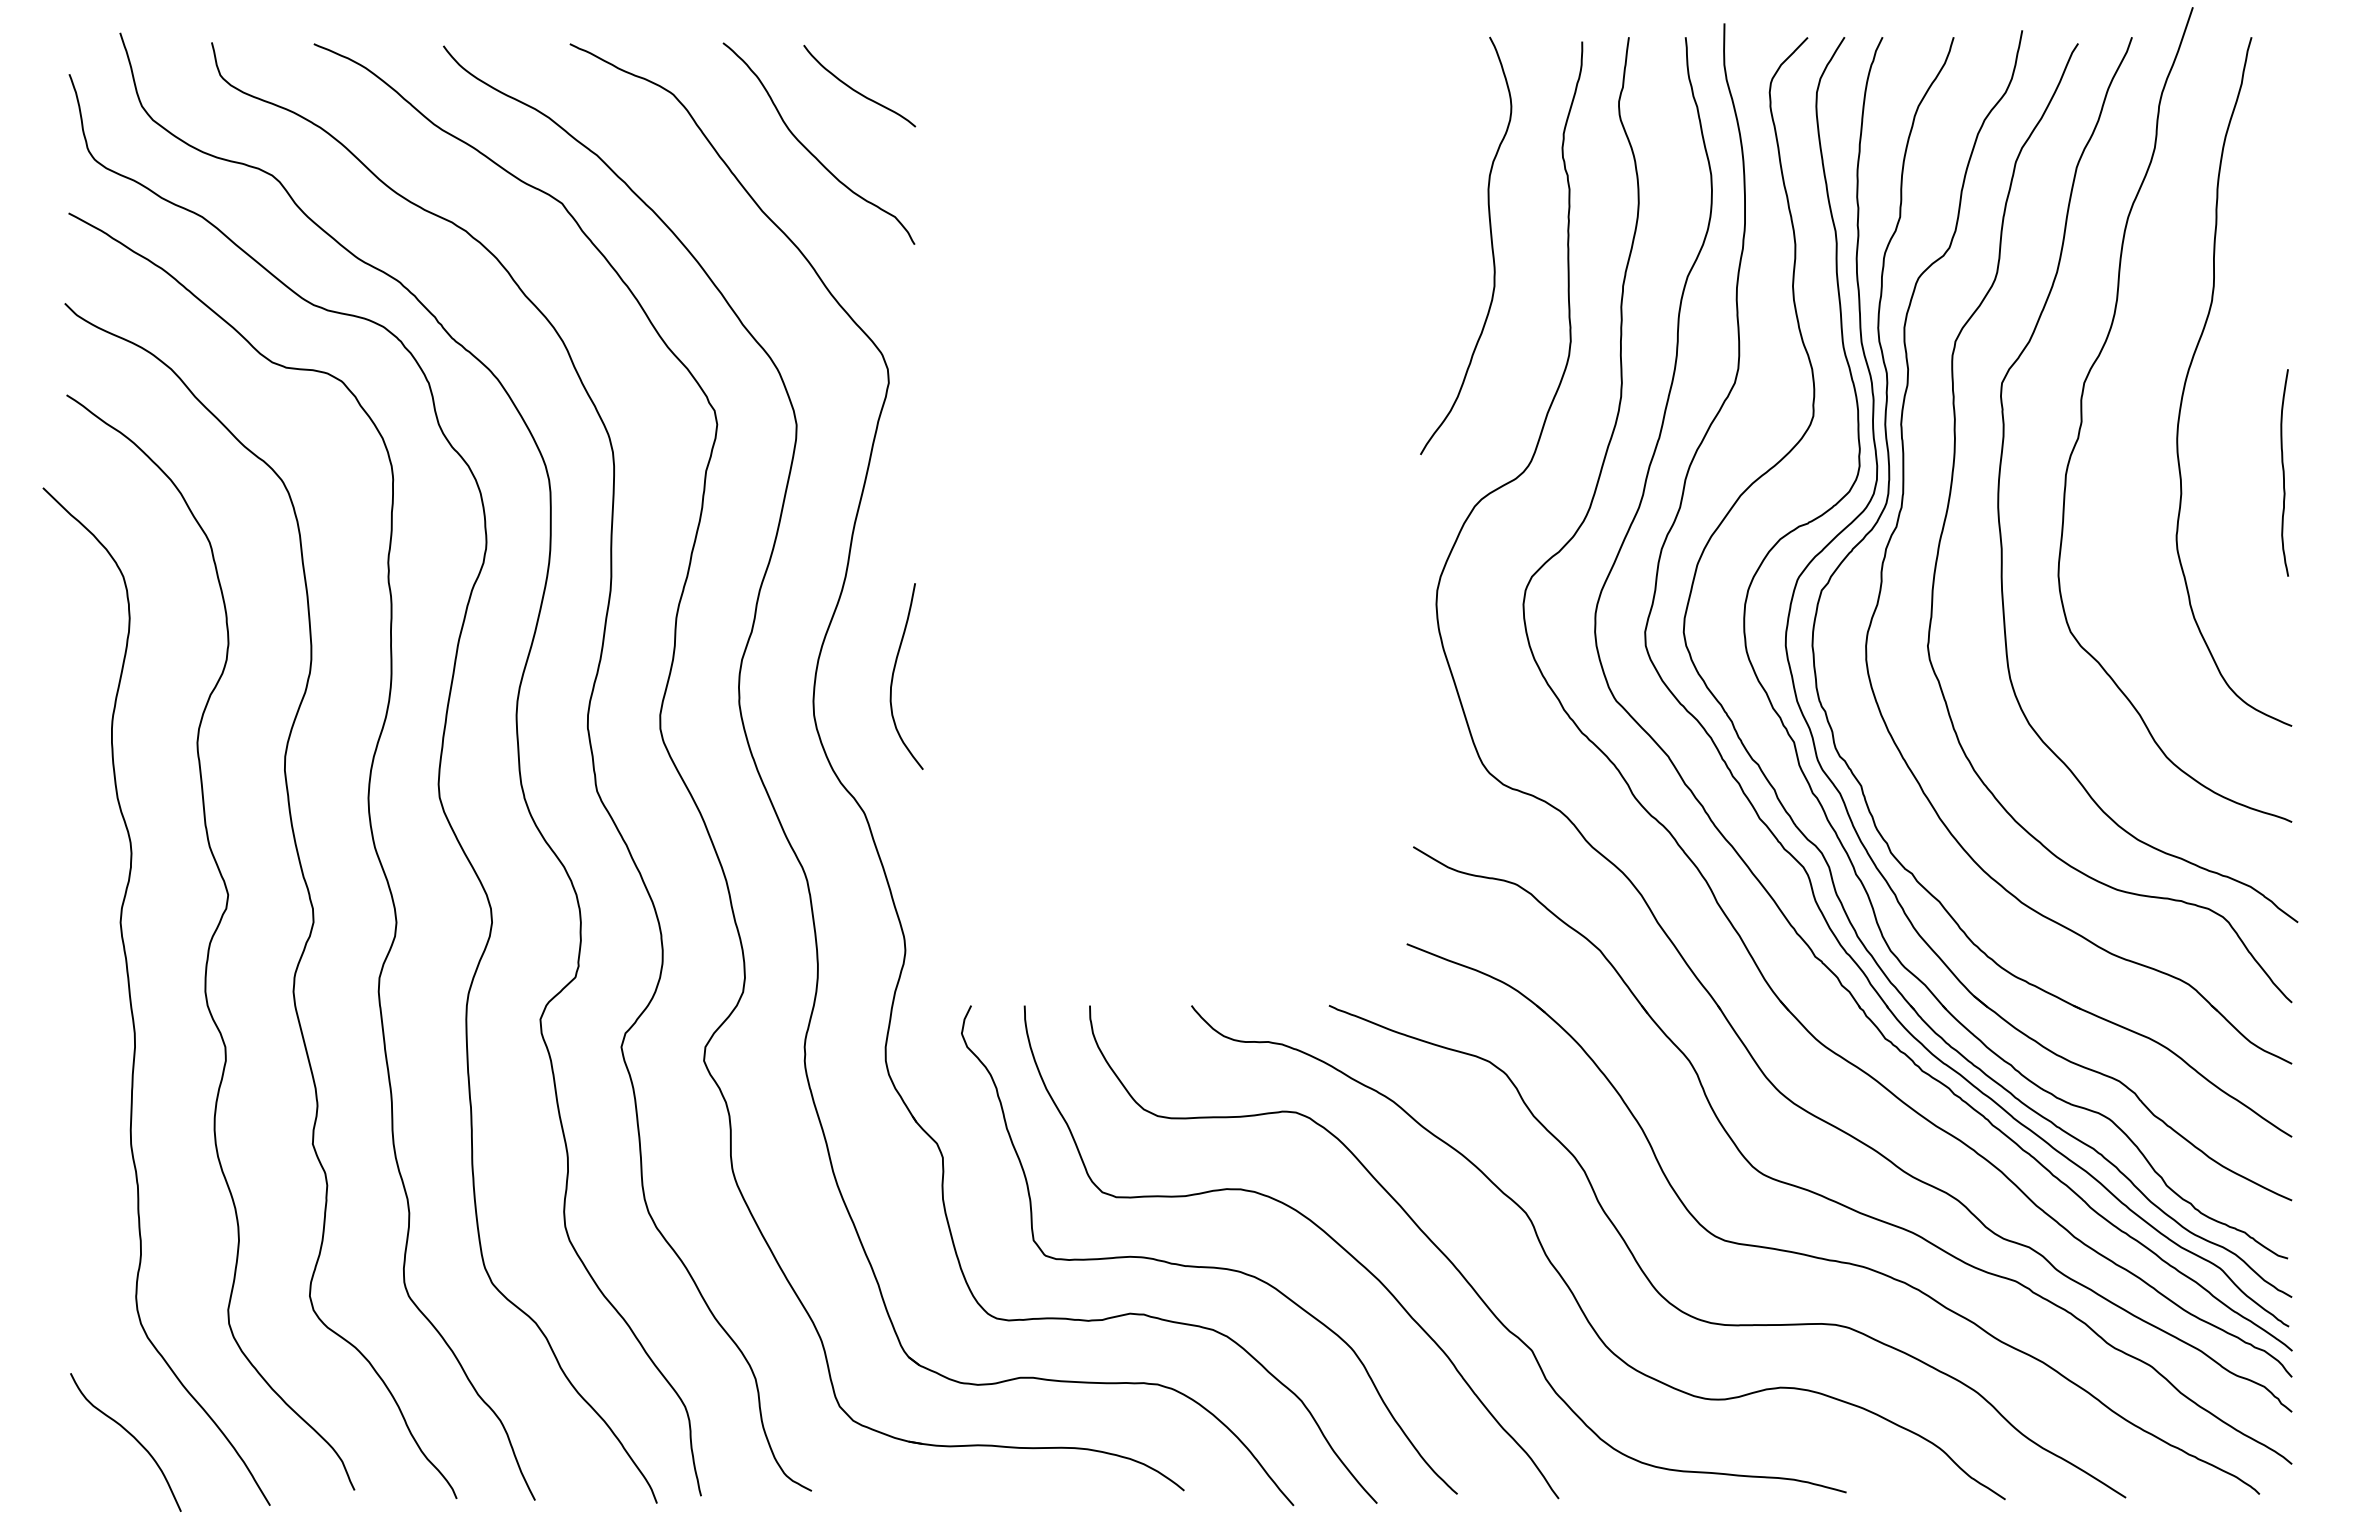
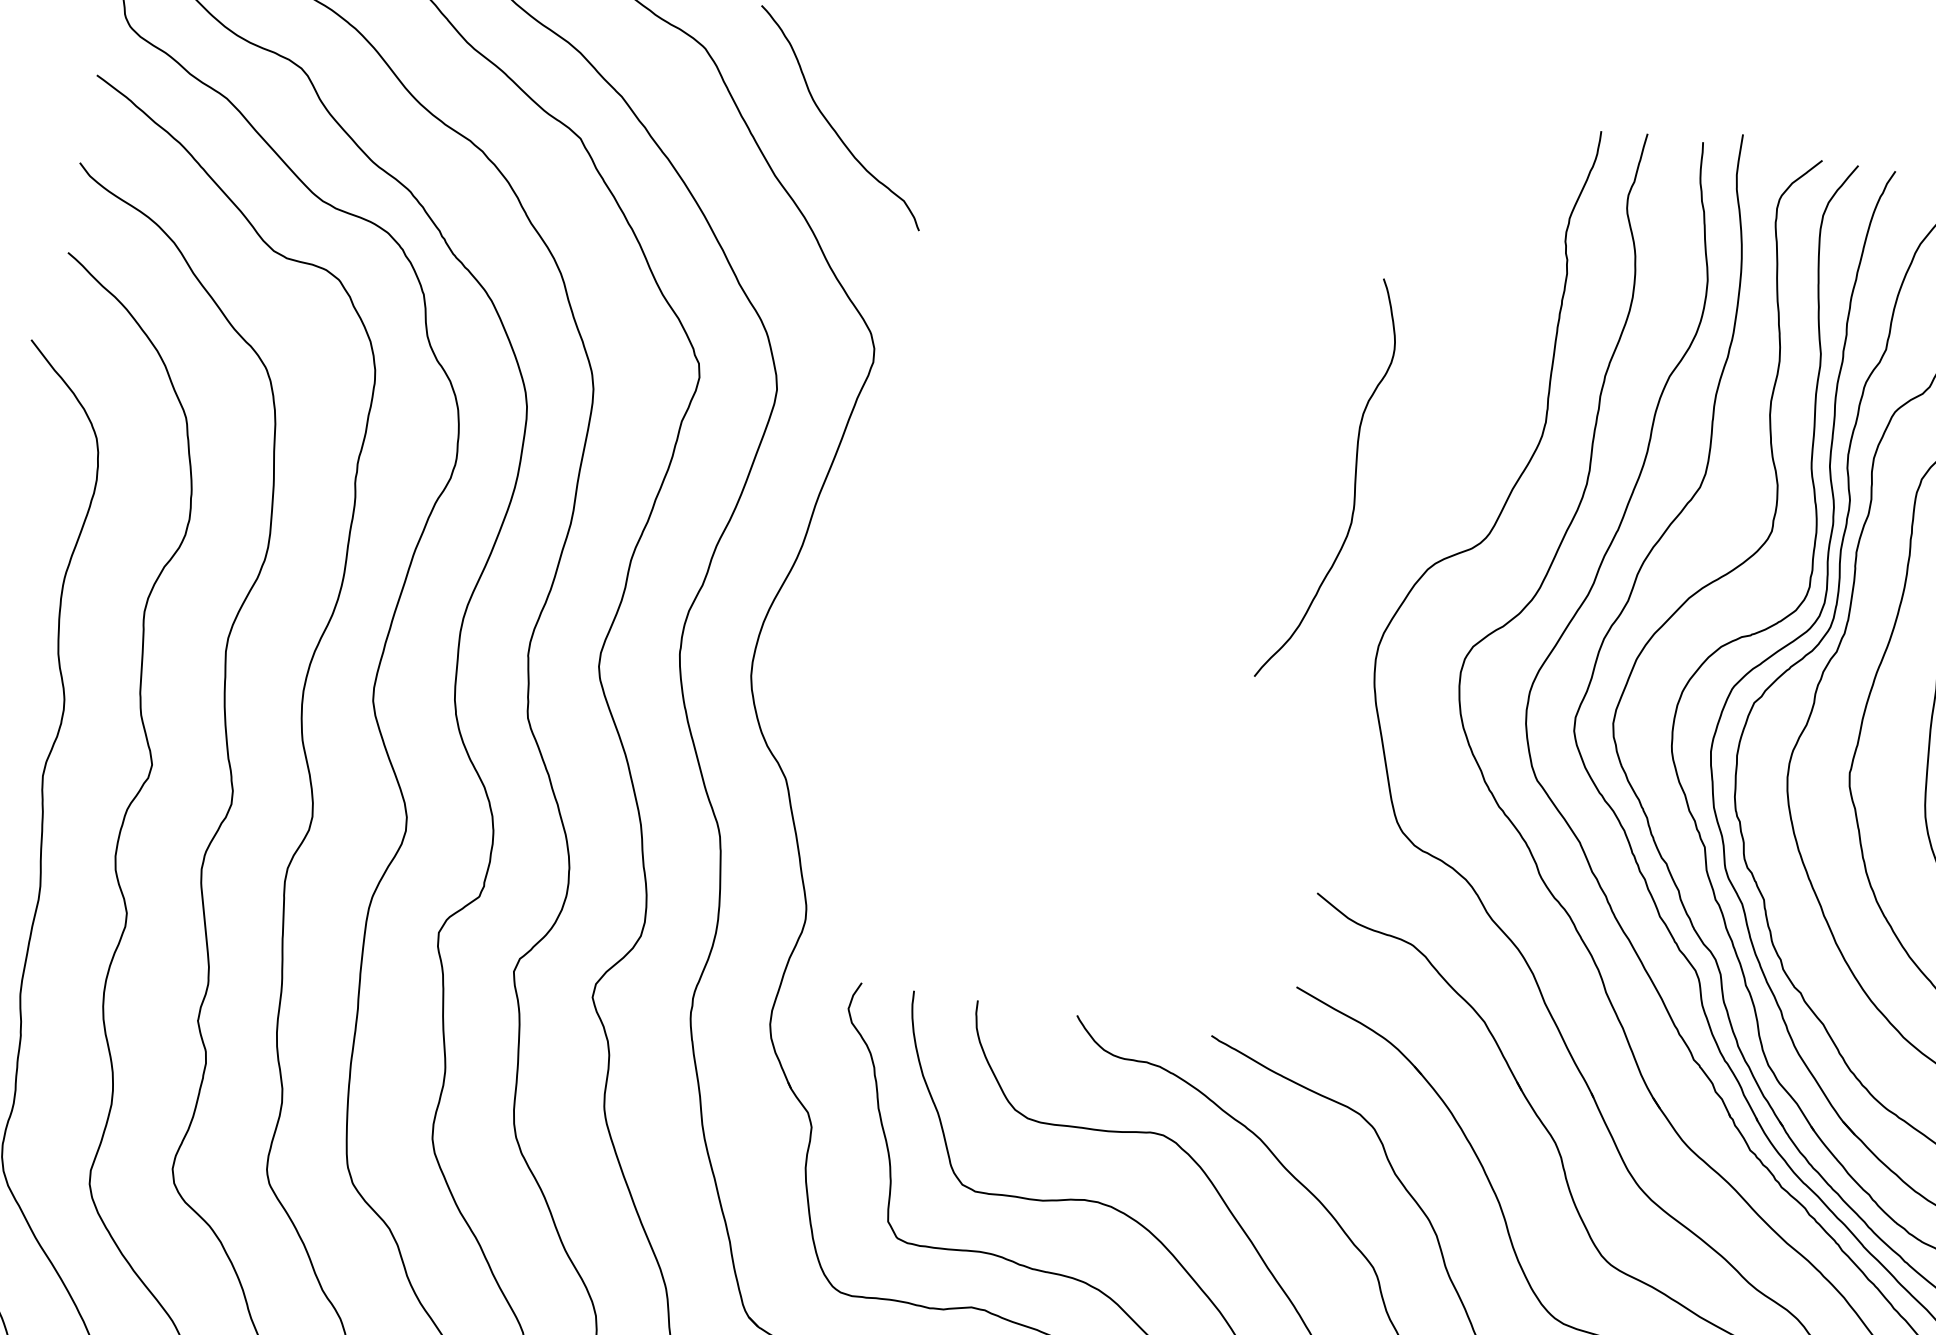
curve: (856, 90) -> (884, 71), removed
curve: (1490, 240) -> (1354, 477), moved
curve: (894, 672) -> (836, 646), removed

